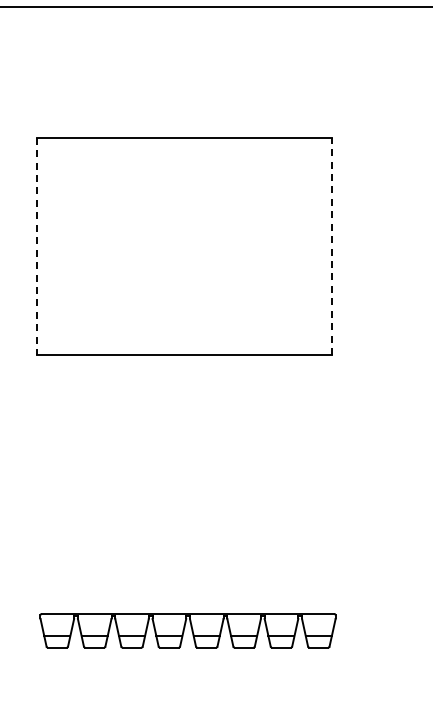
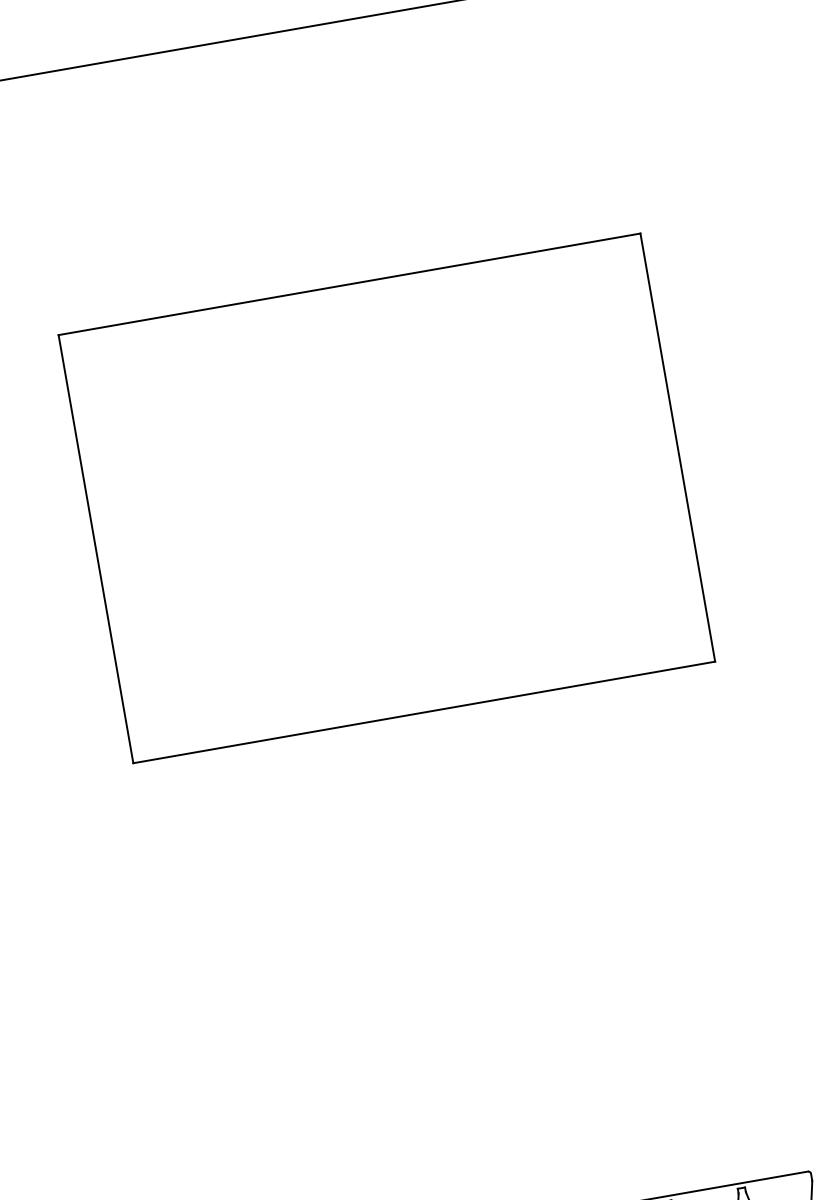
line: (37, 246) -> (96, 549), dashed -> solid
line: (332, 246) -> (677, 447), dashed -> solid

